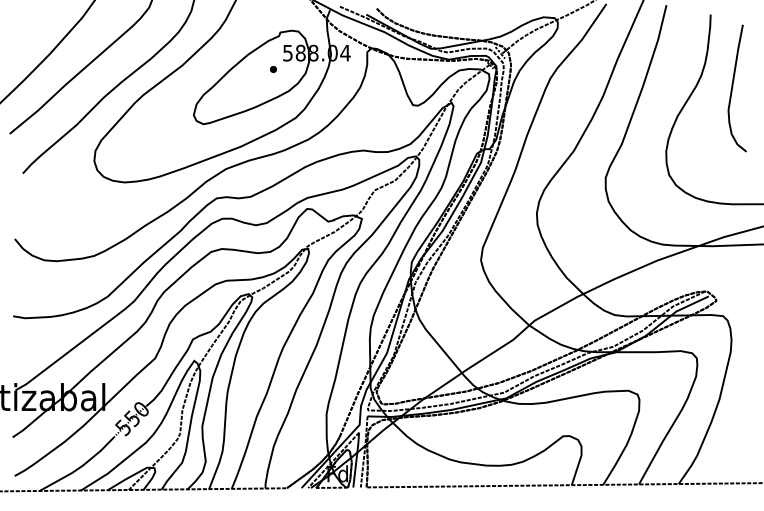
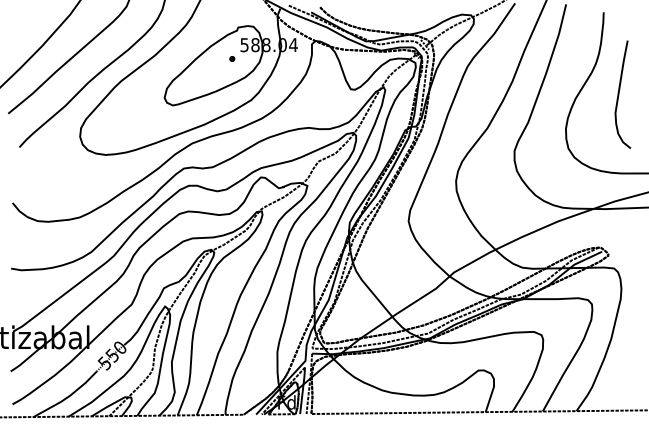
curve: (733, 87) -> (619, 93), moved

